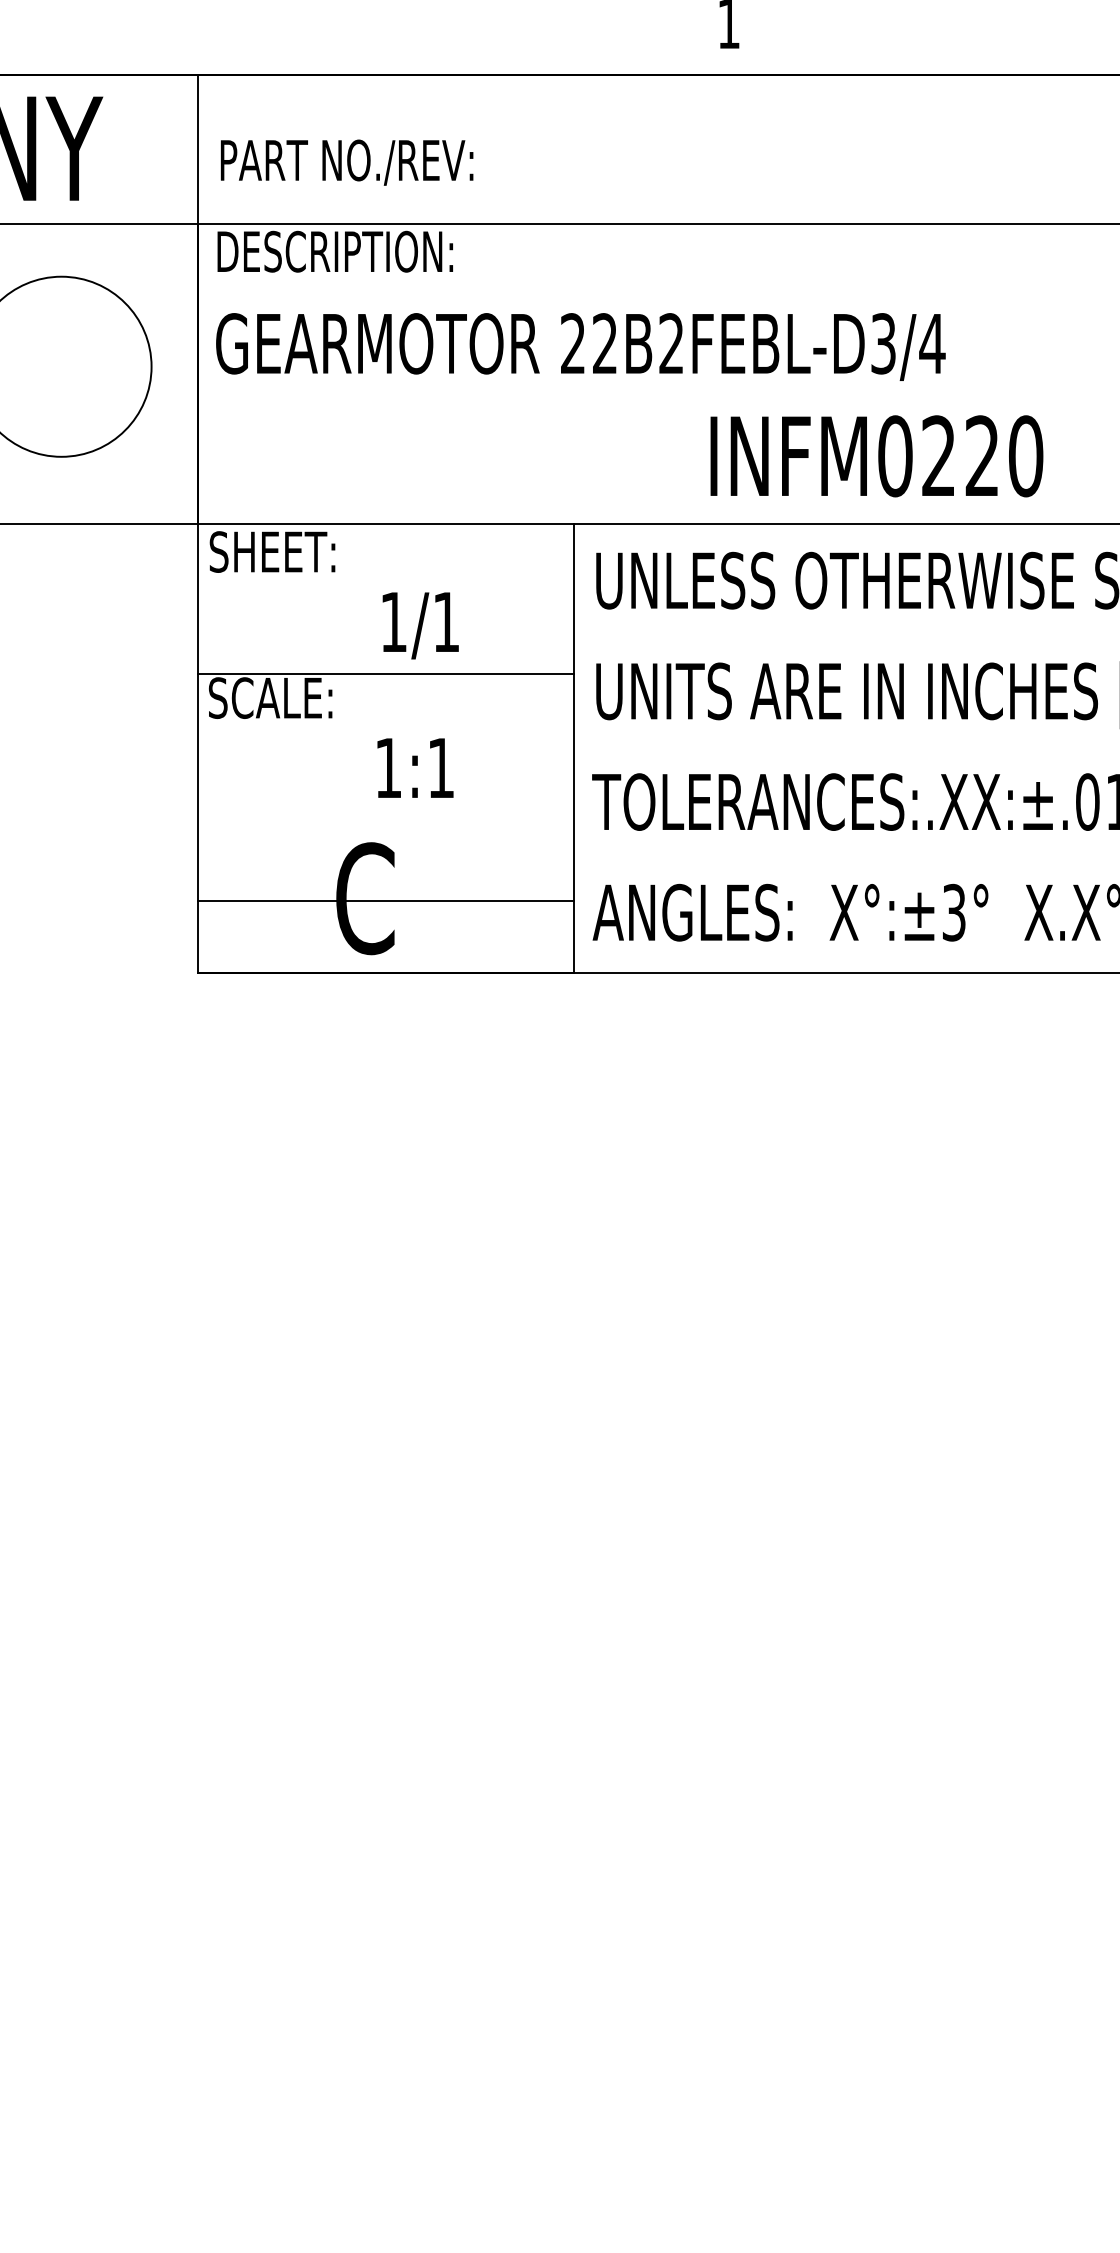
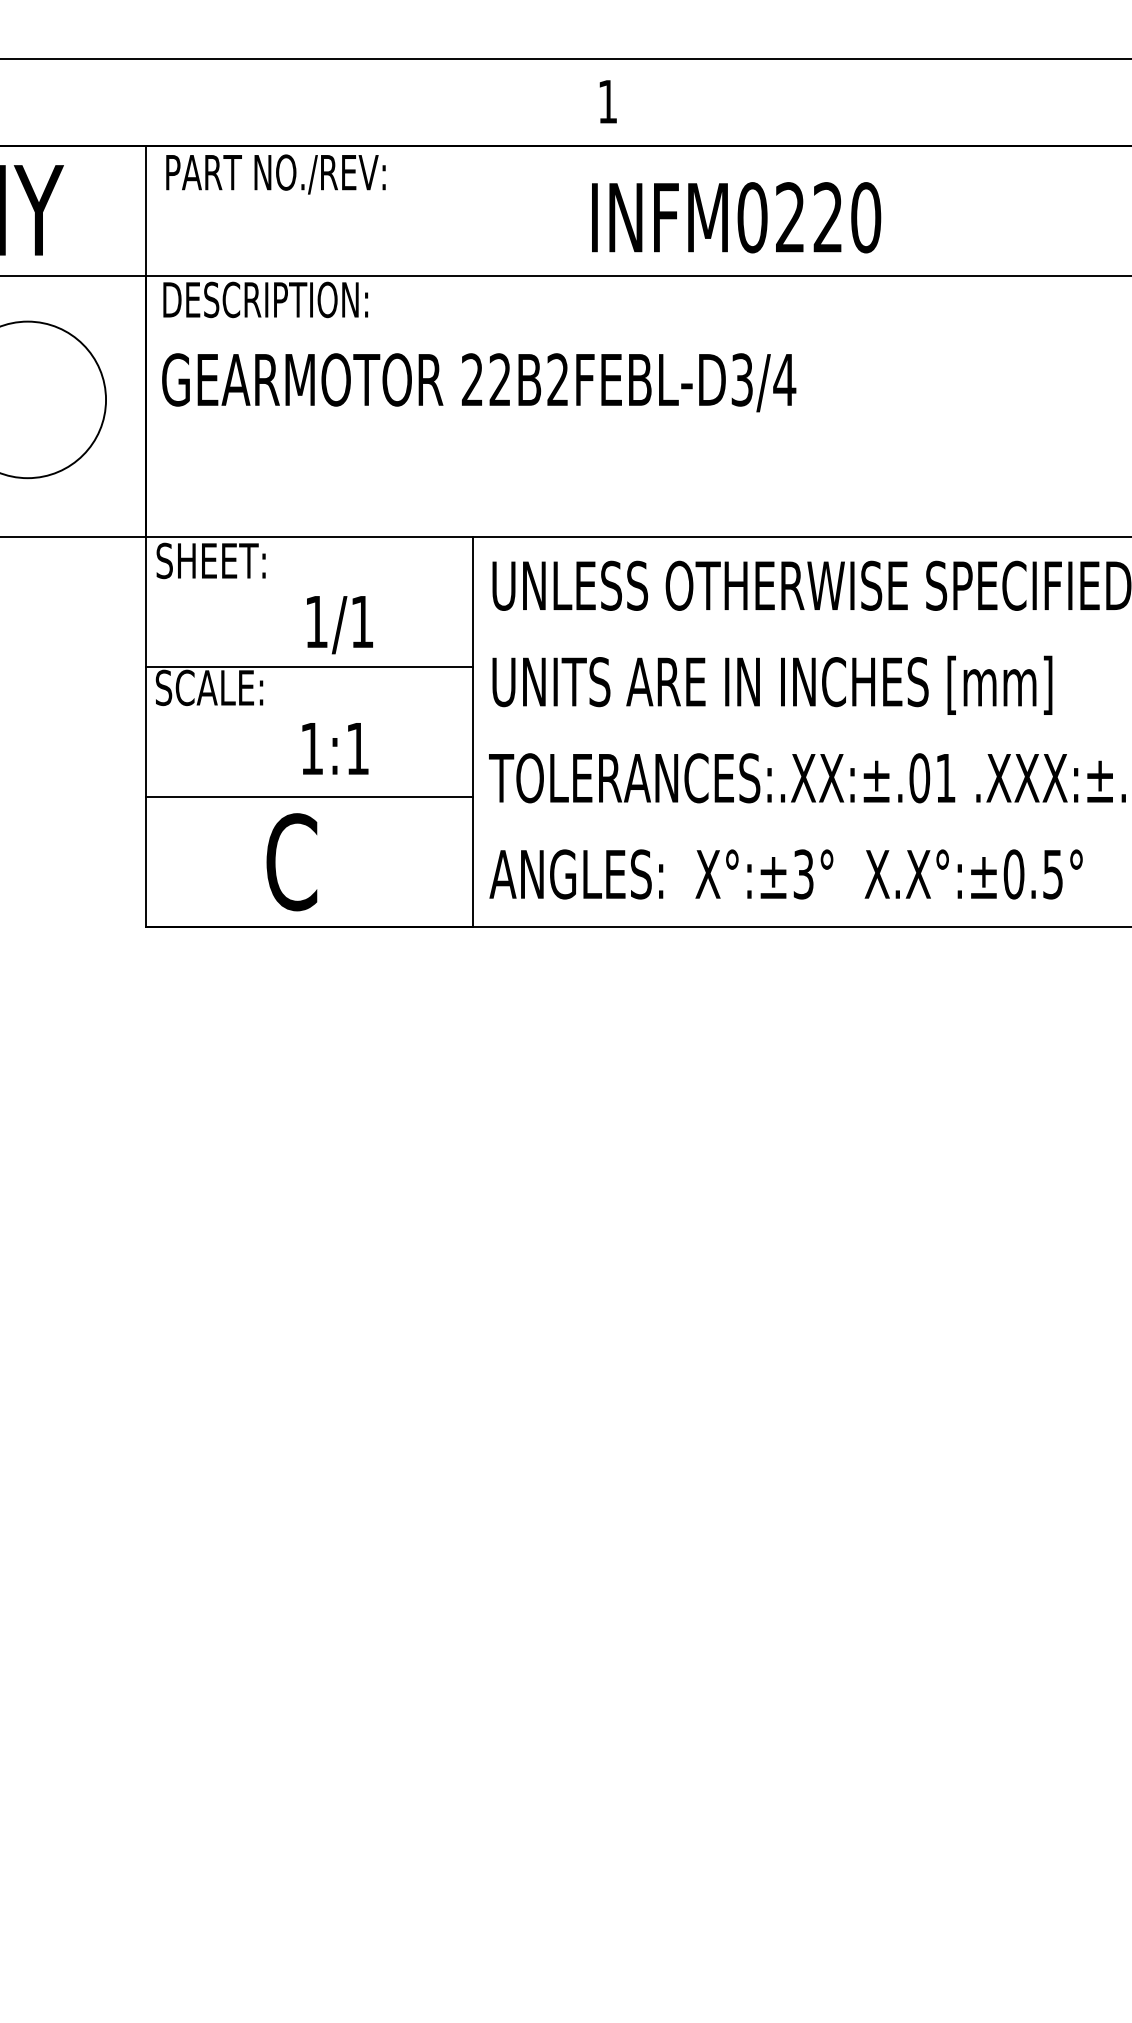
text: (346, 162) -> (275, 174), moved
text: (876, 456) -> (736, 217), moved
line: (385, 900) -> (309, 796), moved

